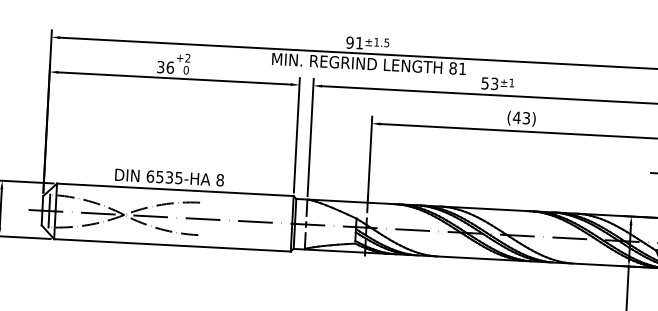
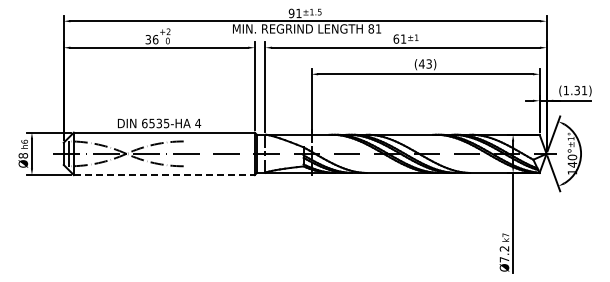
text: (489, 82) -> (399, 38), 53 -> 61
text: (220, 180) -> (198, 123), 8 -> 4
line: (172, 245) -> (164, 175), solid -> dashed

